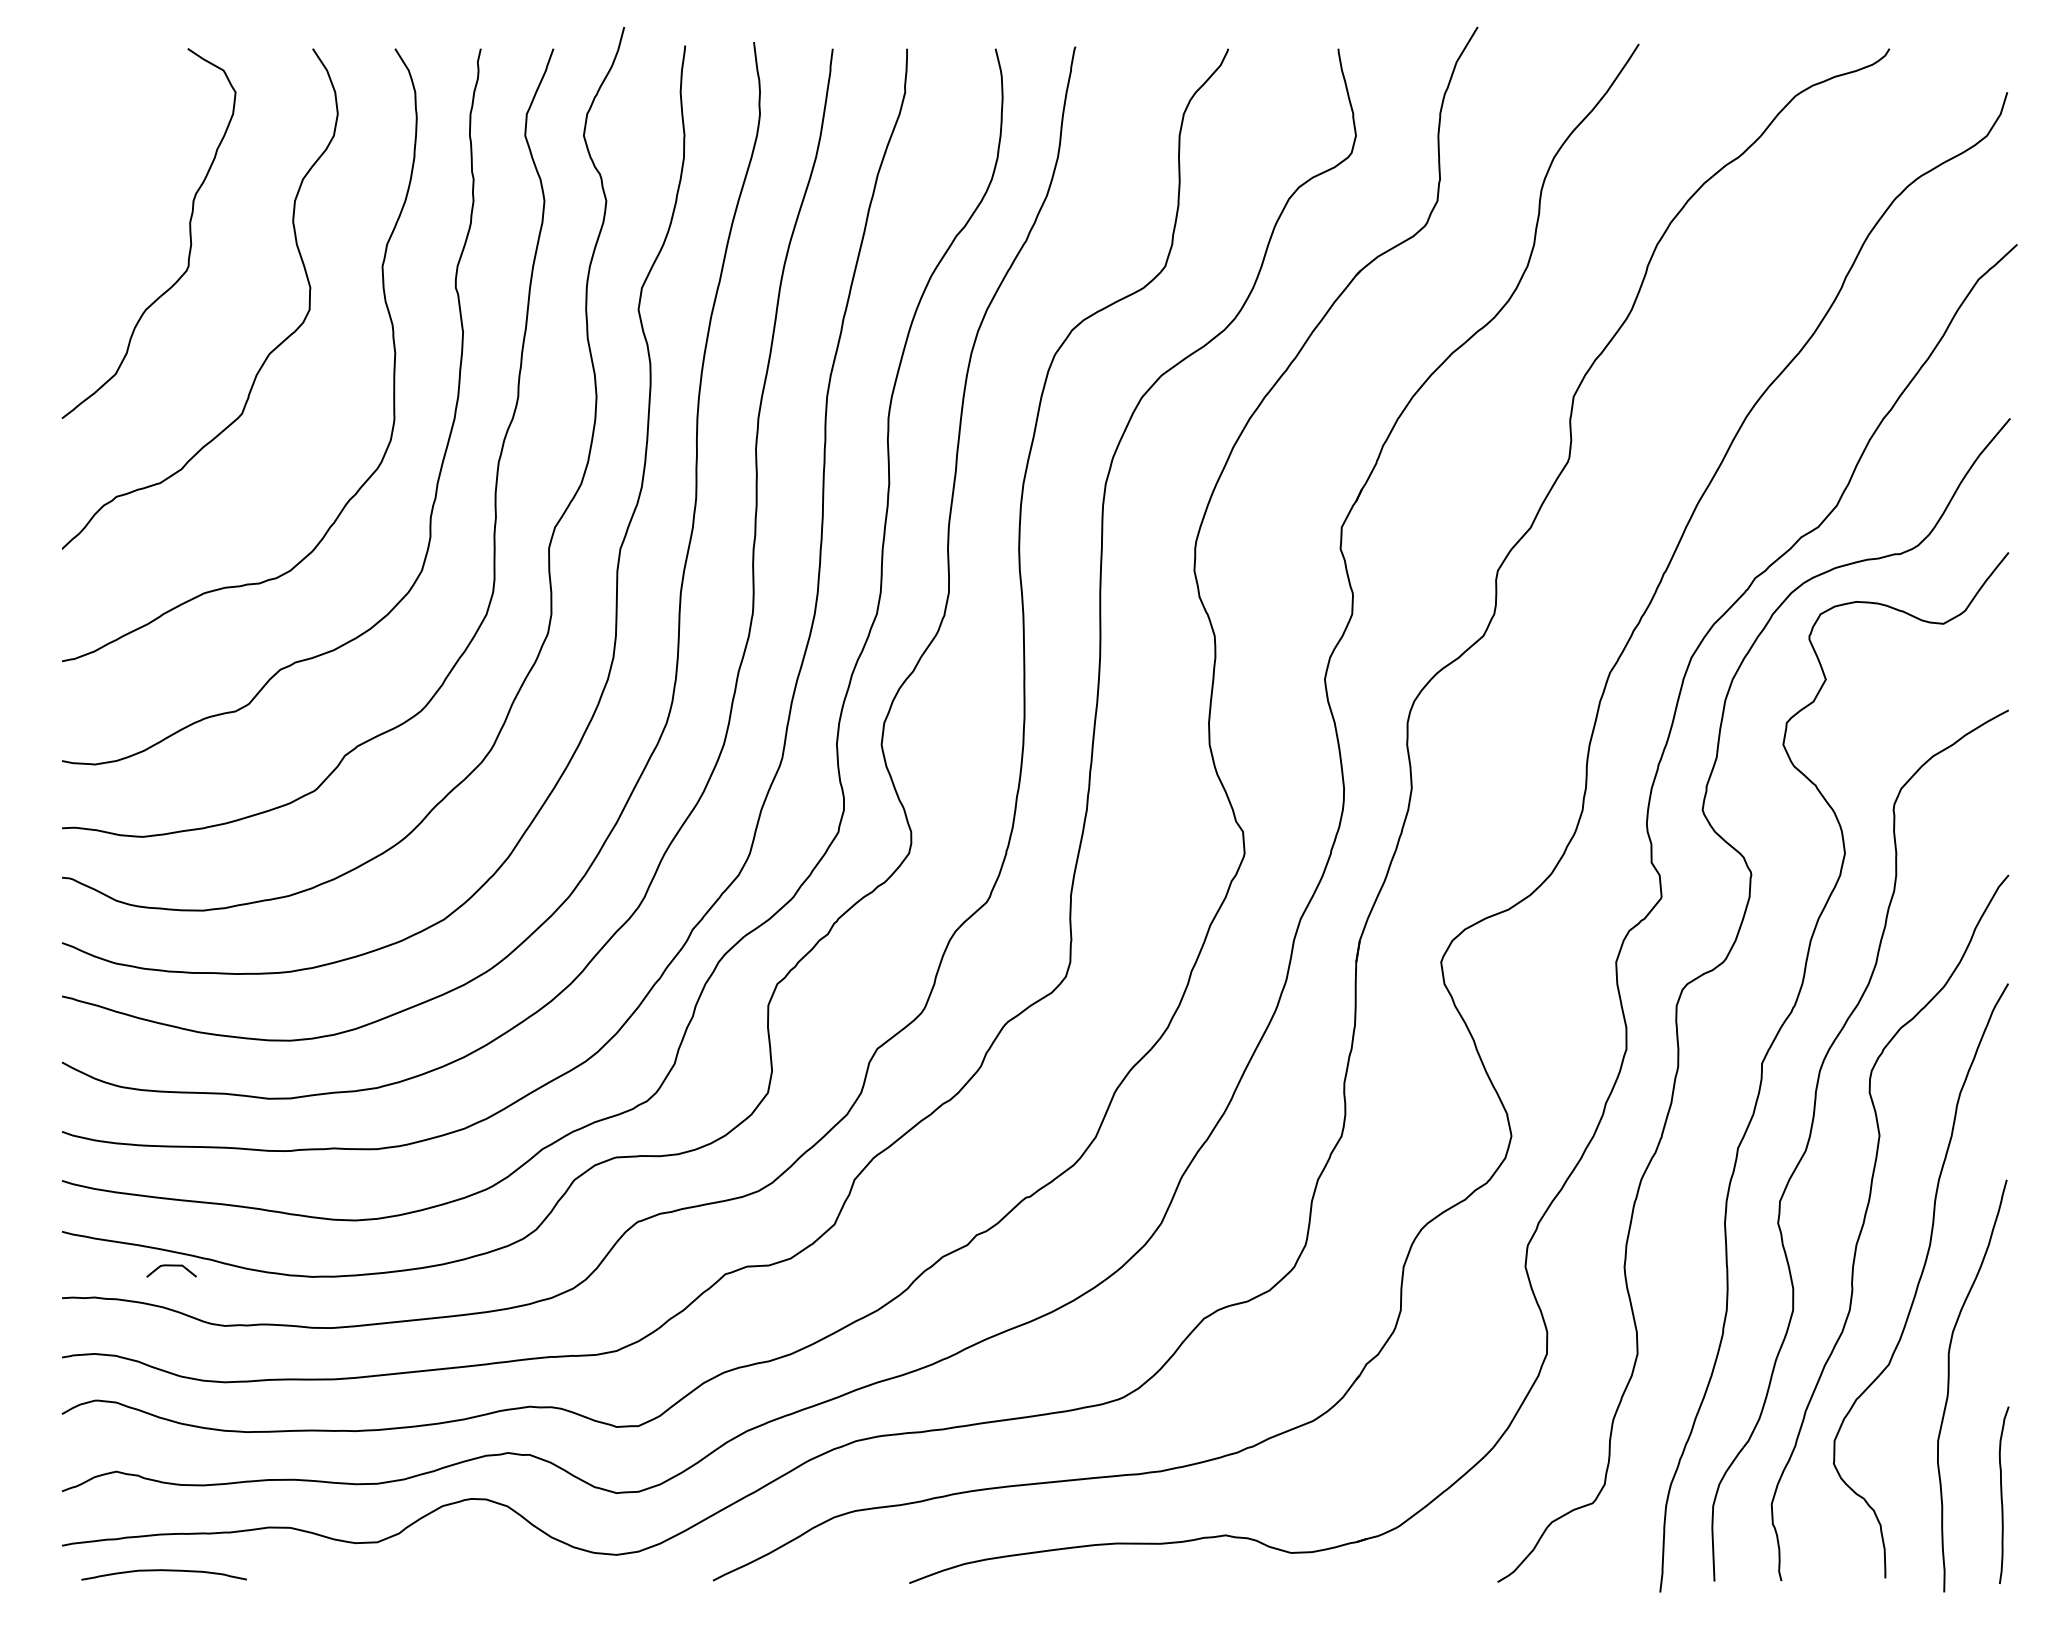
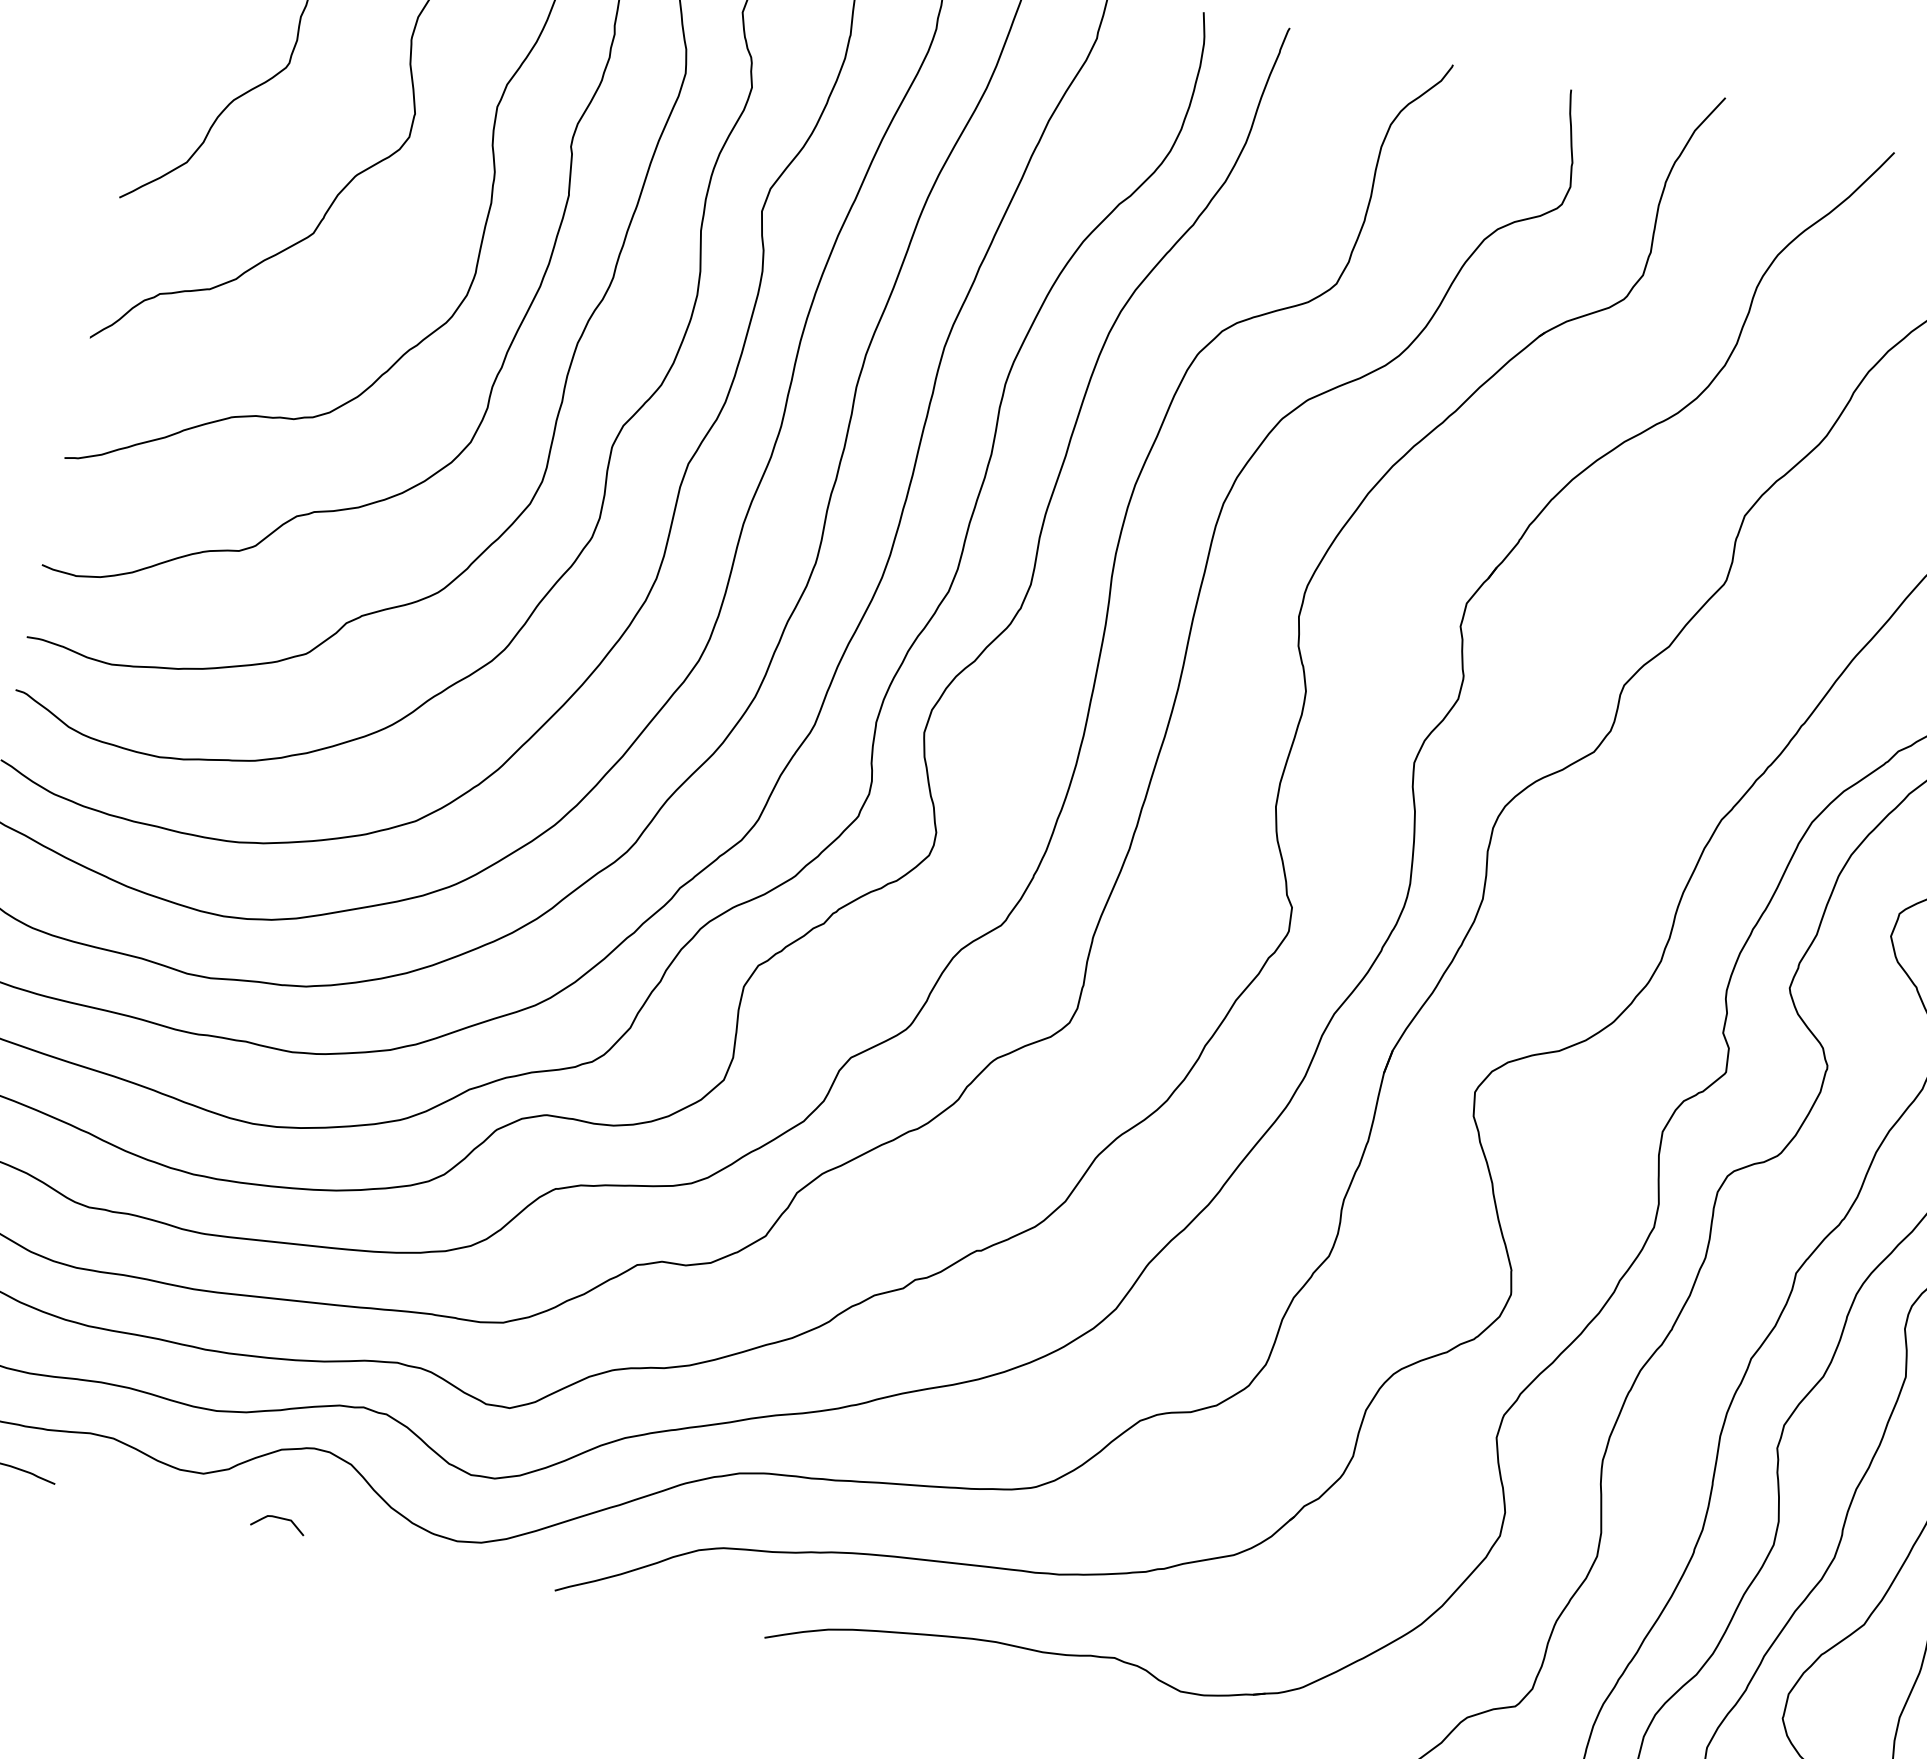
curve: (171, 1266) -> (279, 1519), moved

